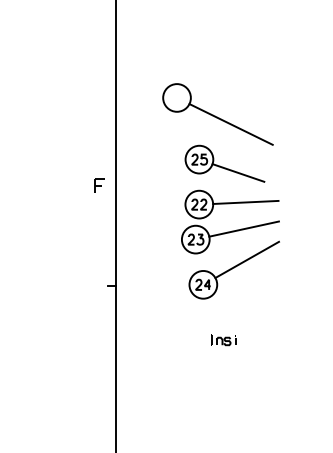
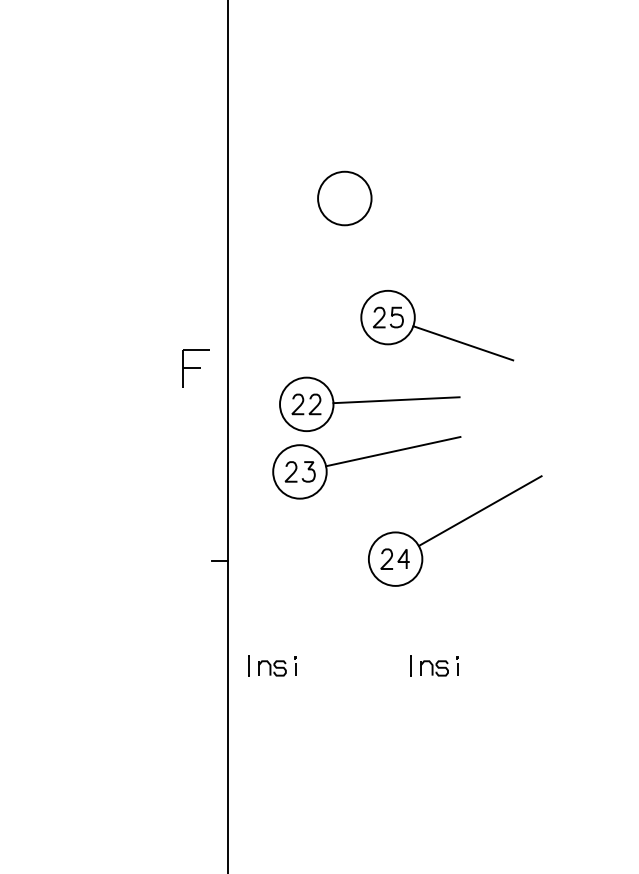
line: (230, 124) -> (447, 249), removed
part: (99, 185) -> (195, 367), size x1.4
part: (231, 230) -> (368, 454), moved
part: (139, 340) -> (272, 666), added

